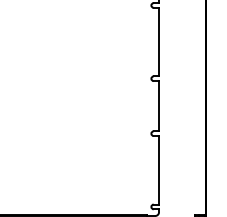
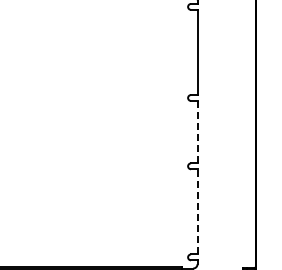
line: (158, 105) -> (197, 131), solid -> dashed
line: (158, 170) -> (197, 211), solid -> dashed

